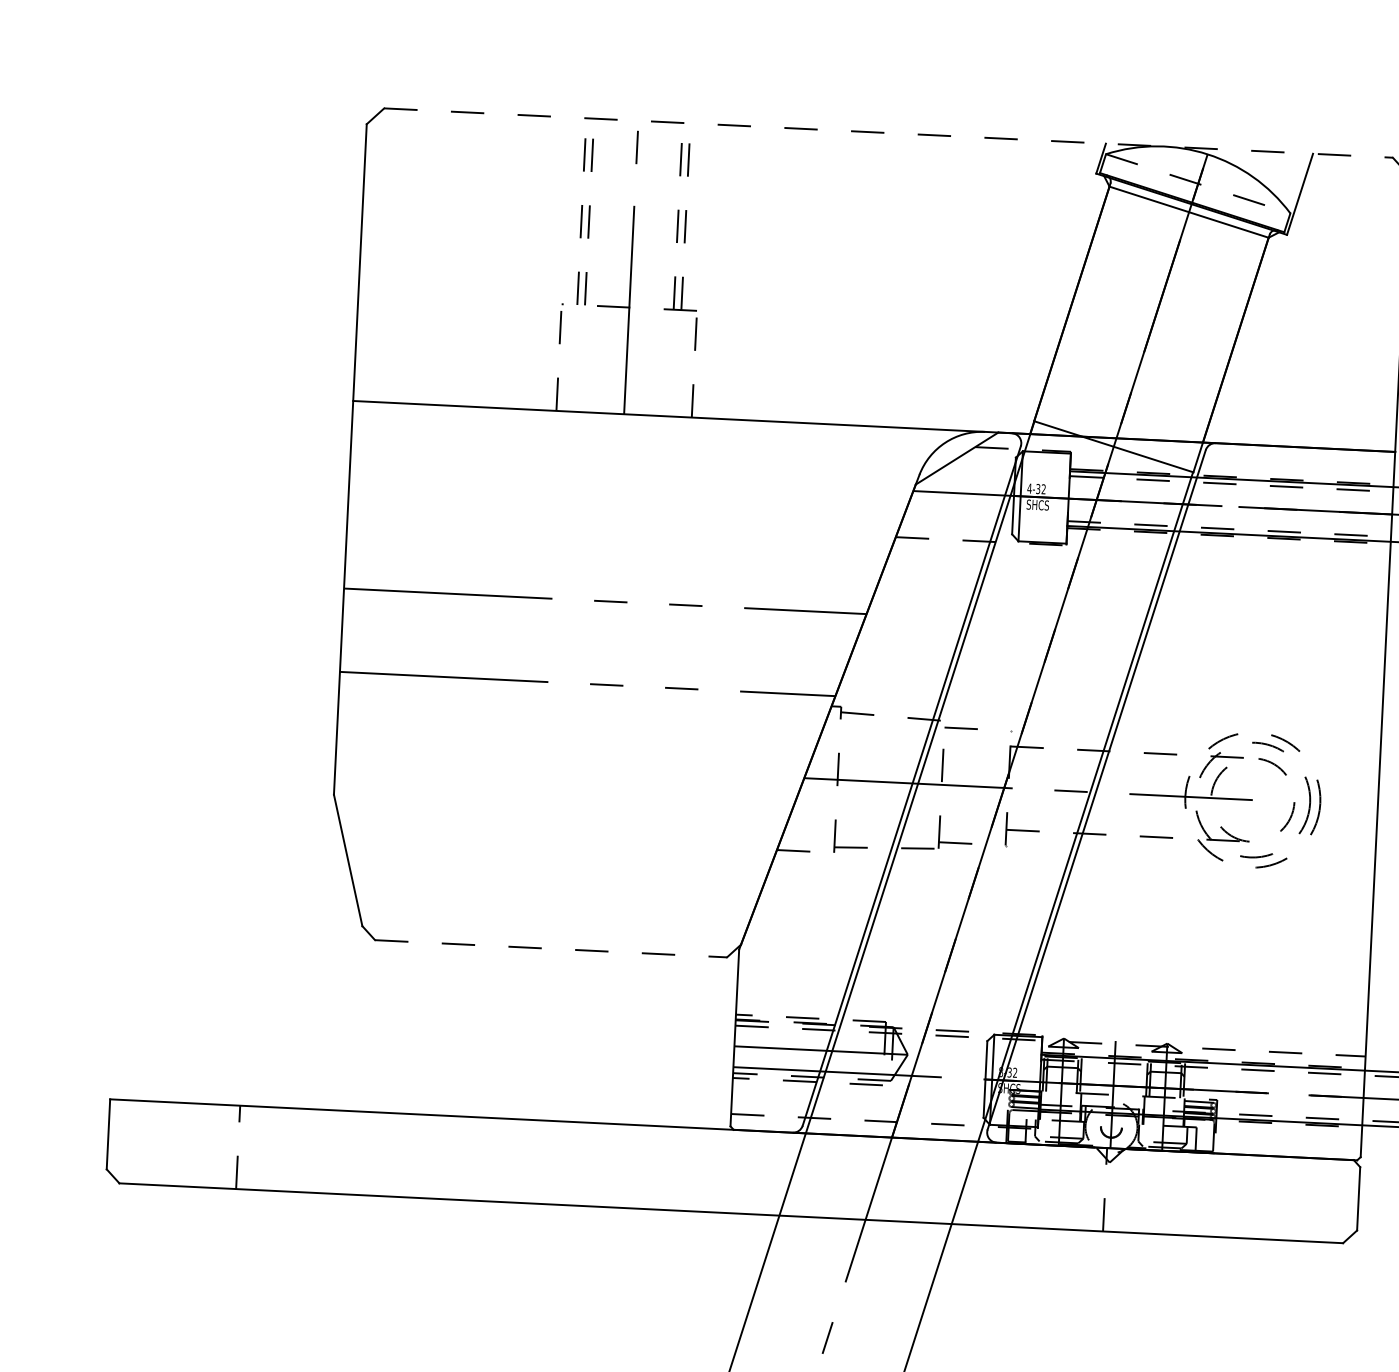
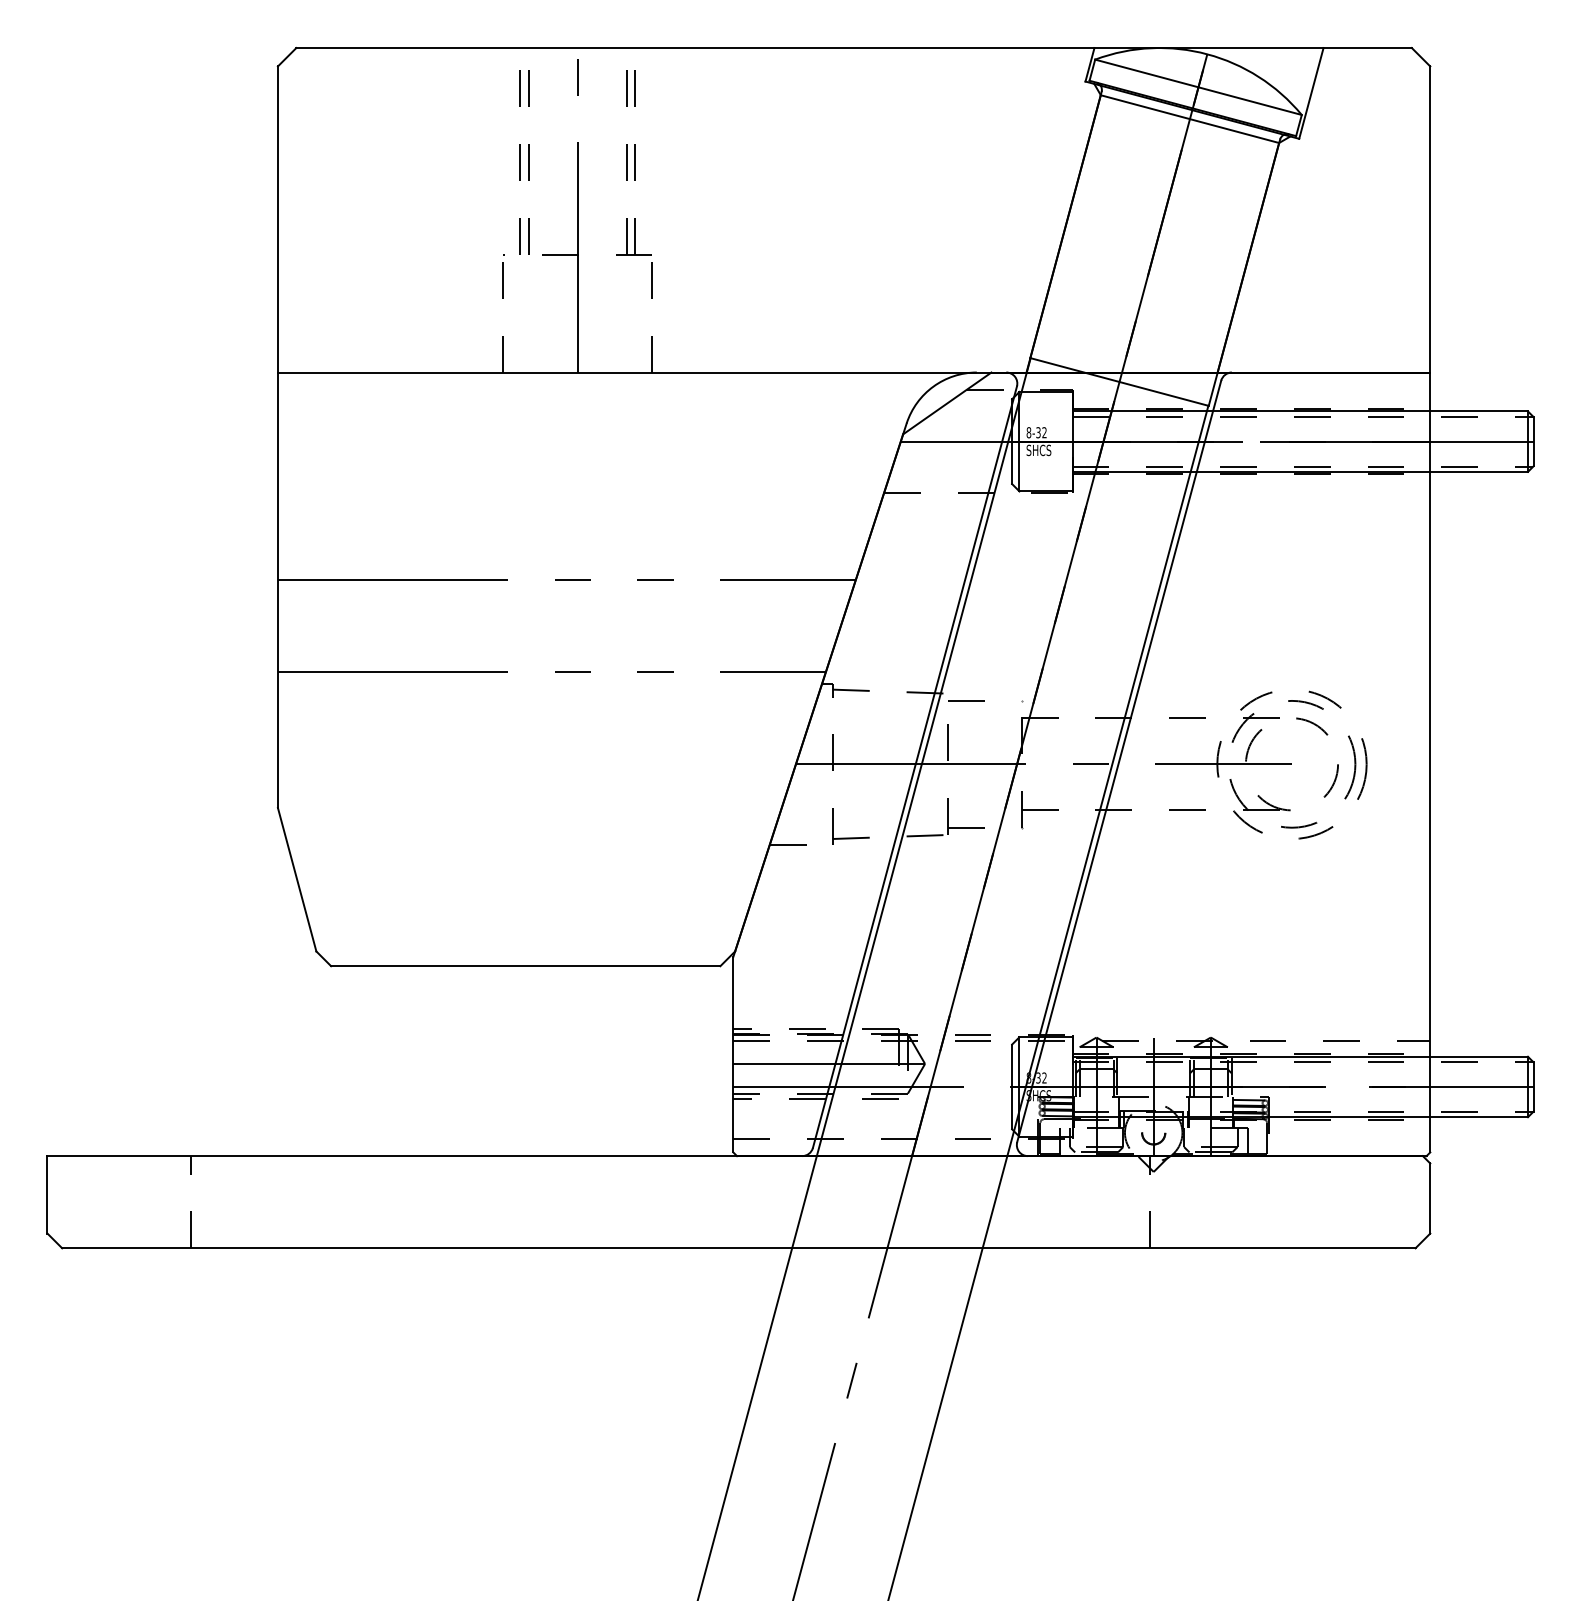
line: (888, 133) -> (854, 48), dashed -> solid
line: (1198, 183) -> (1198, 87), dashed -> solid
text: (1029, 488) -> (1028, 432), 4-32 -> 8-32
line: (550, 949) -> (525, 966), dashed -> solid

